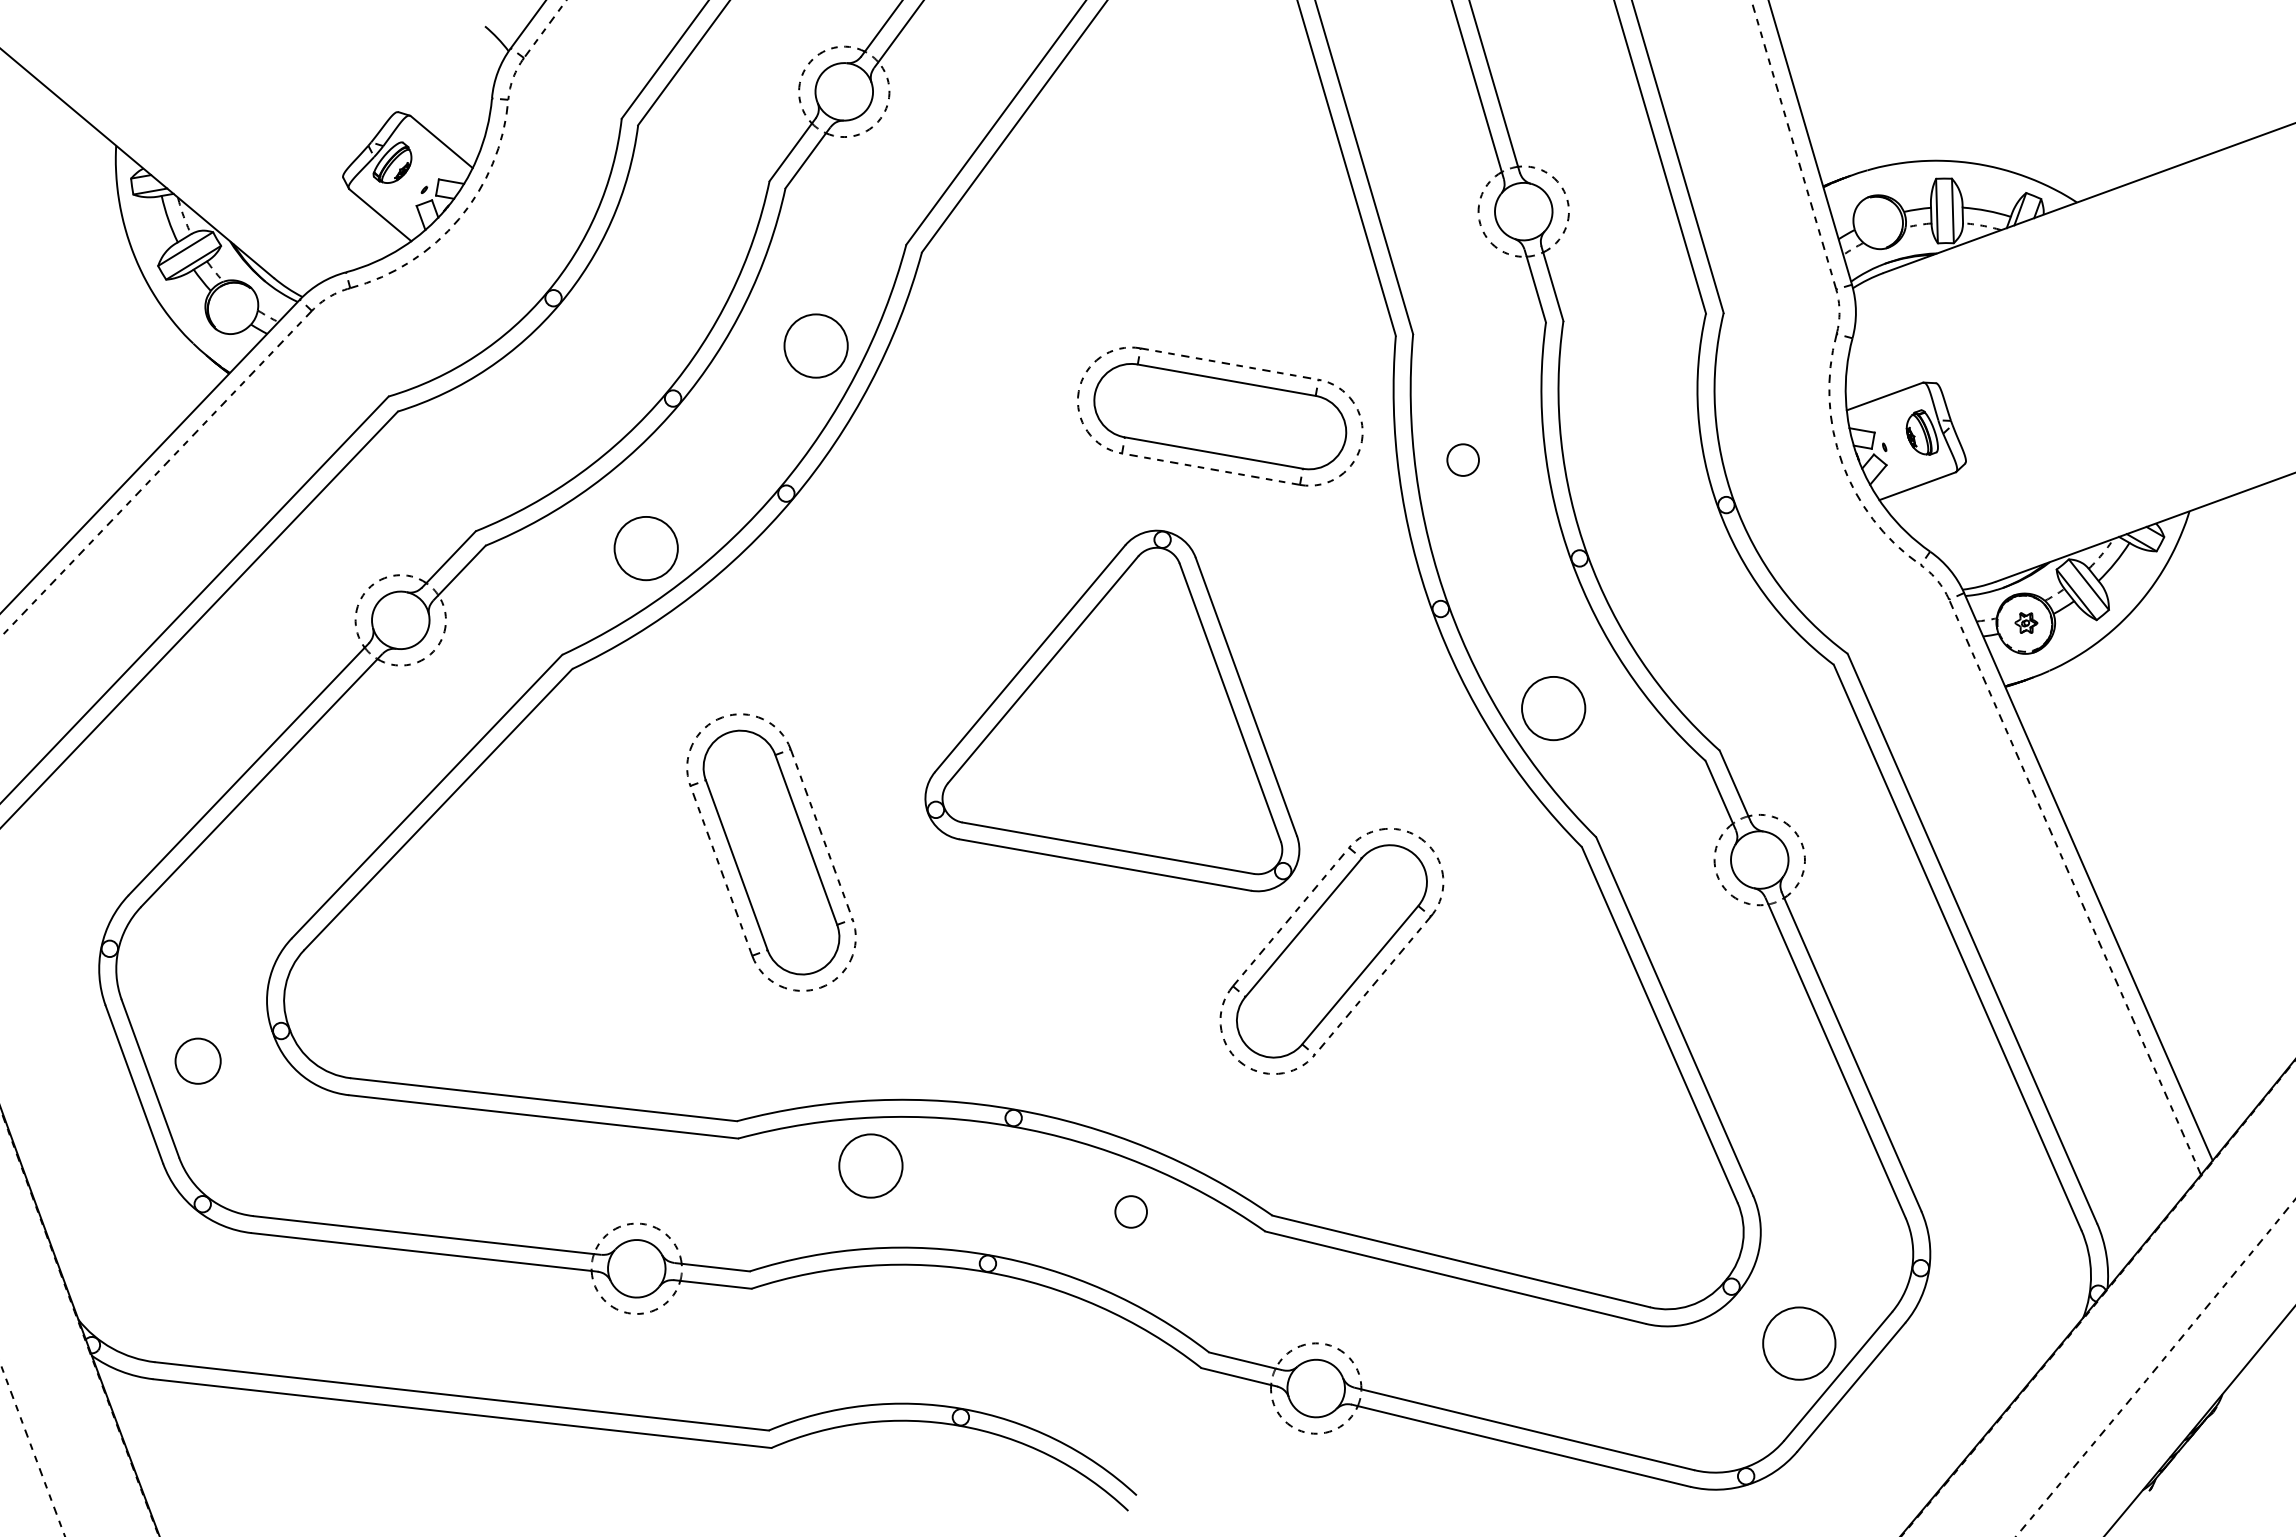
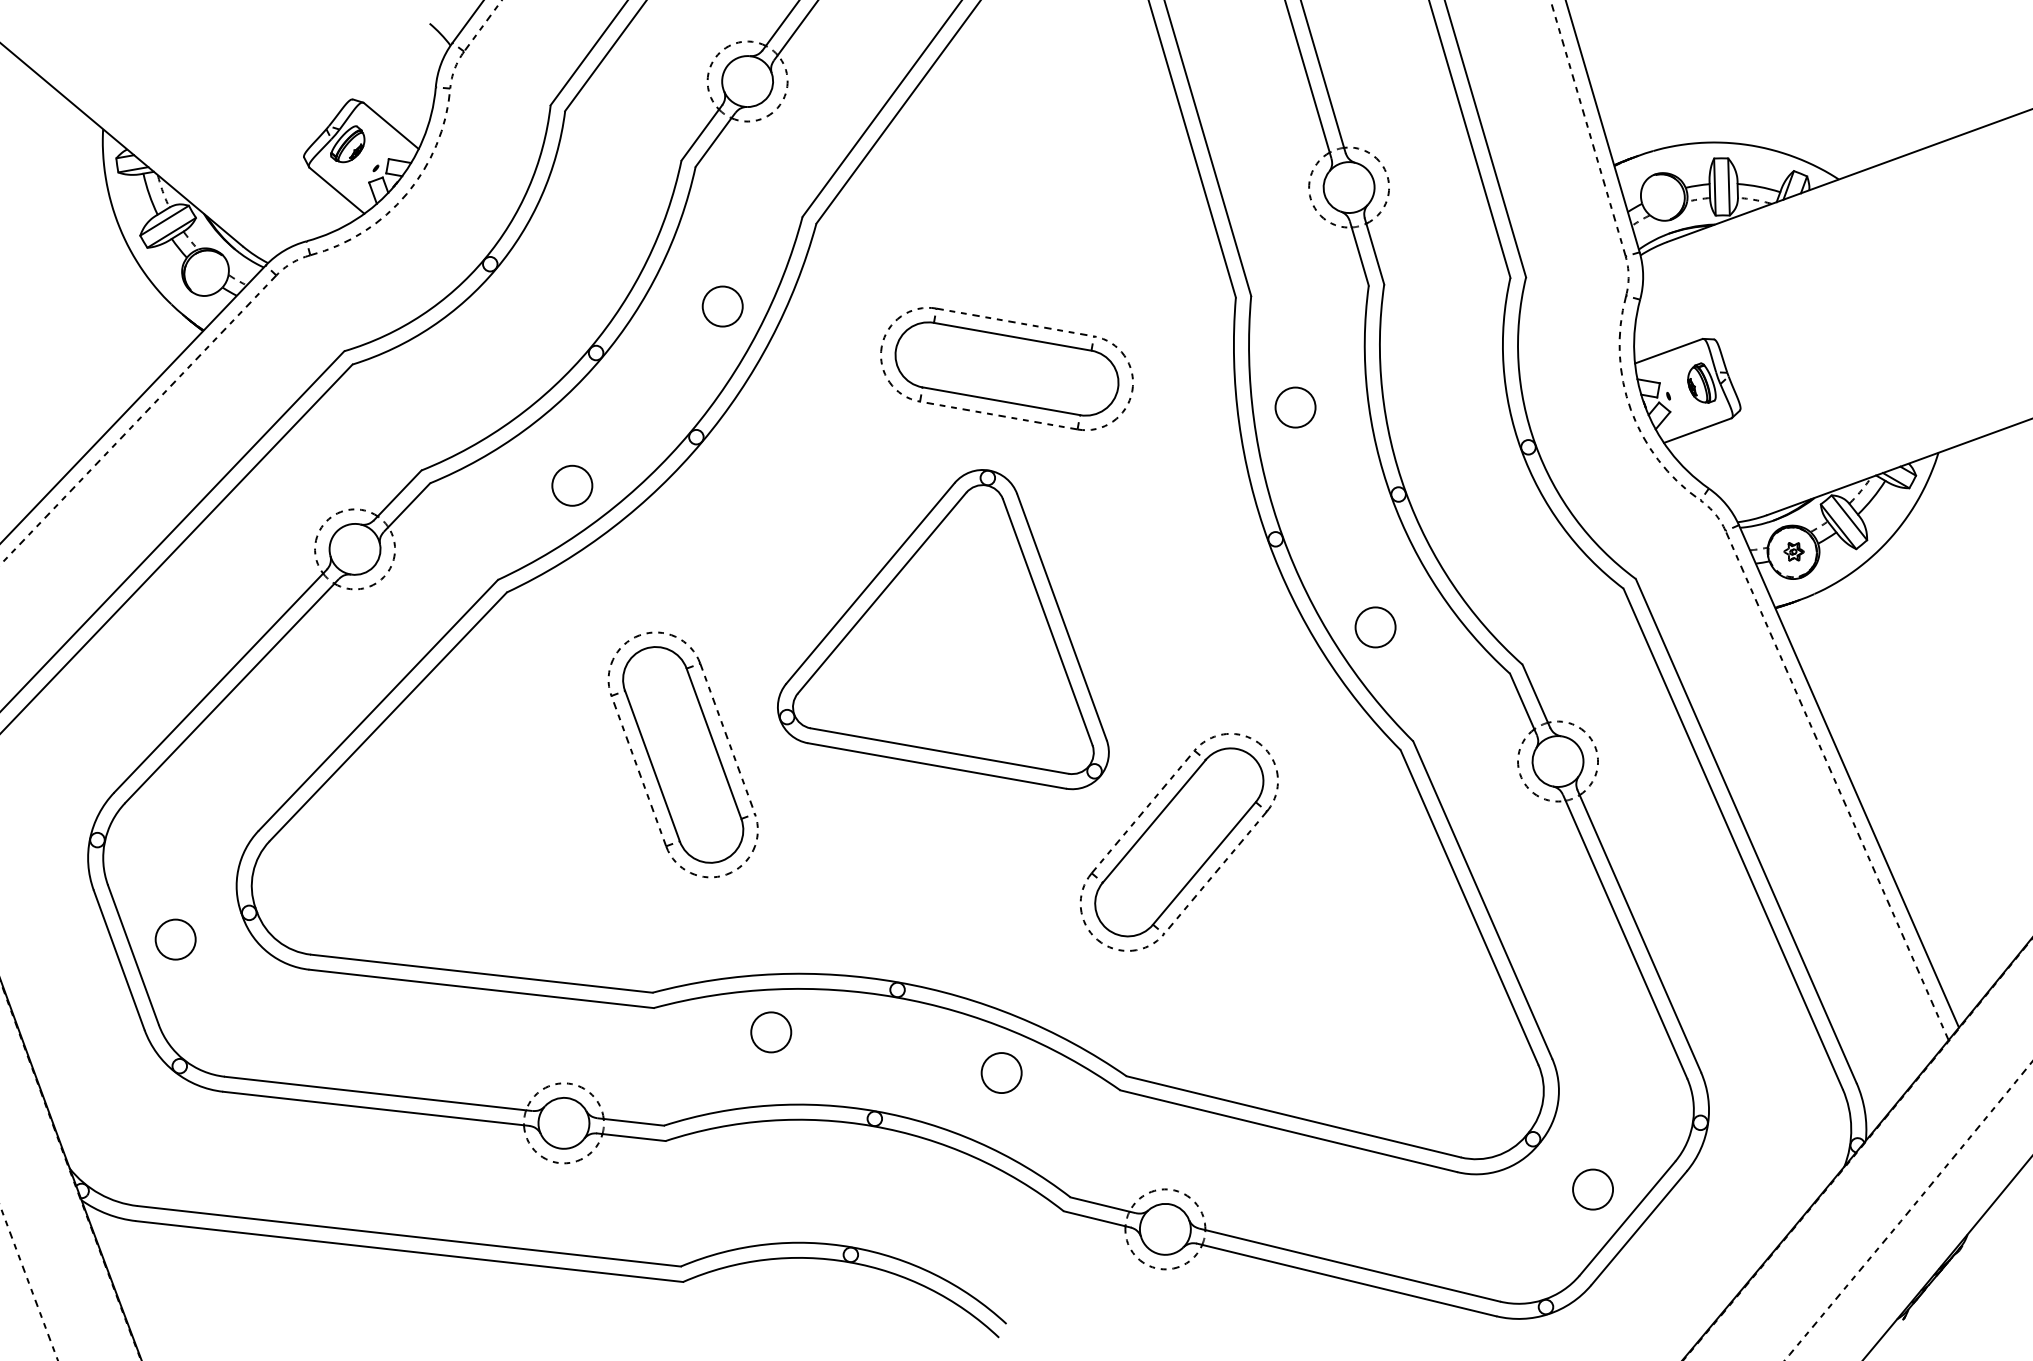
circle: (815, 345) -> (722, 306), size x0.71
part: (1220, 416) -> (1007, 368), moved
circle: (1462, 459) -> (1294, 406), size x1.43
circle: (645, 548) -> (571, 485), size x0.71
circle: (1553, 708) -> (1375, 627), size x0.71
part: (1112, 710) -> (943, 629), moved
circle: (870, 1165) -> (770, 1031), size x0.71
circle: (1130, 1211) -> (1001, 1072), size x1.43
circle: (1798, 1343) -> (1592, 1189), size x0.62

